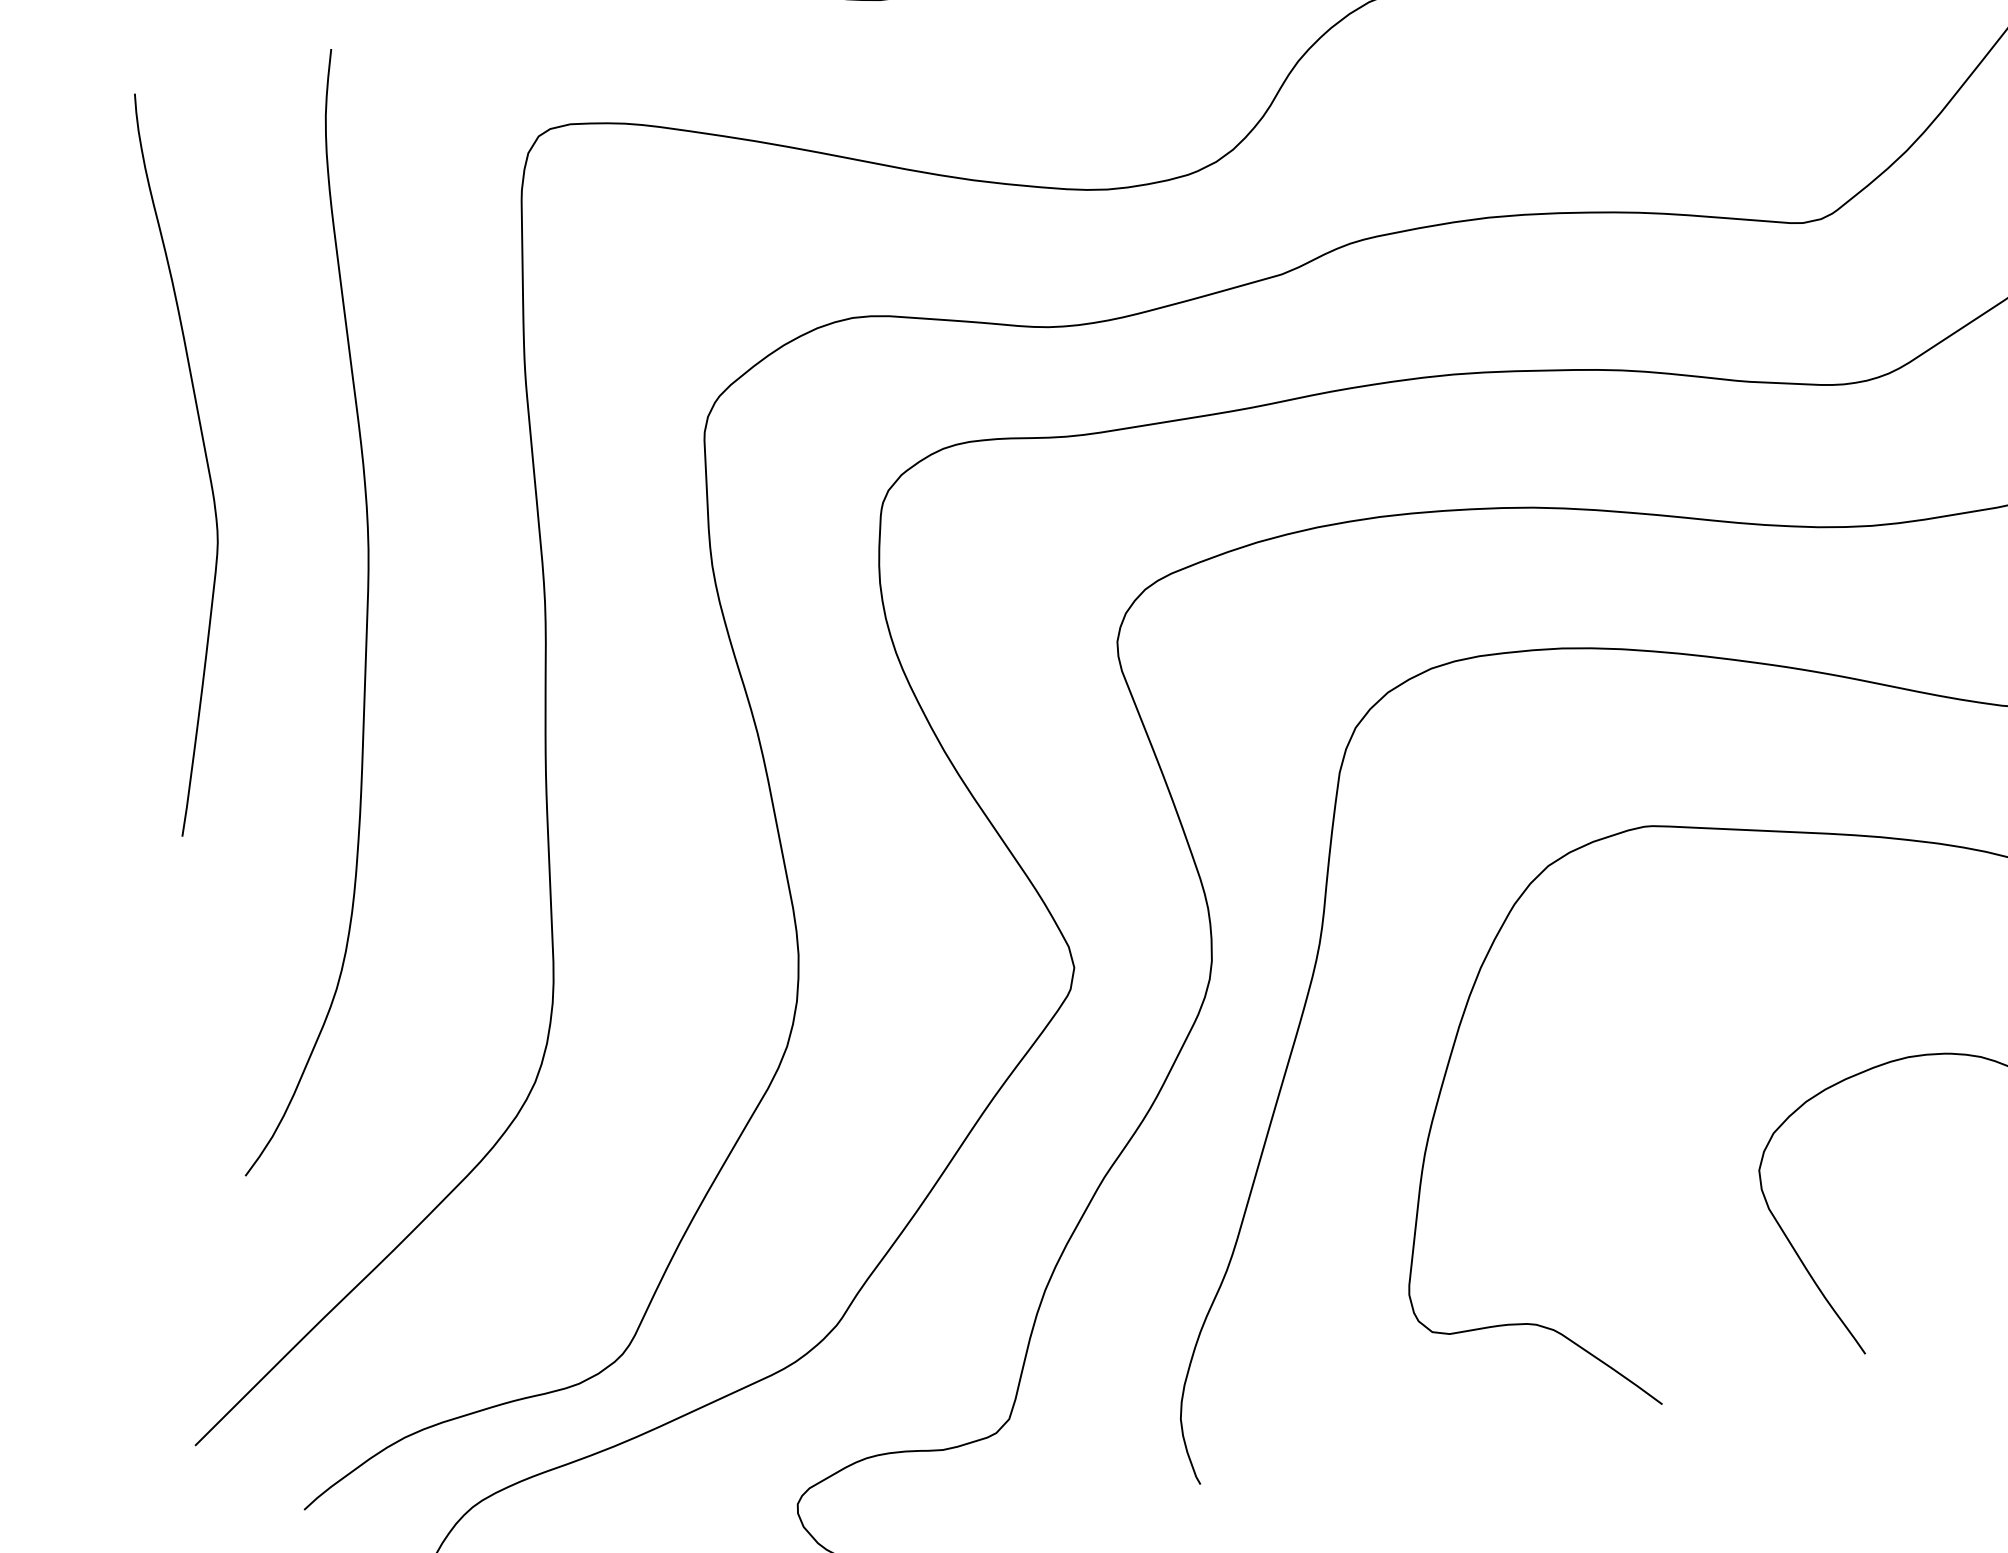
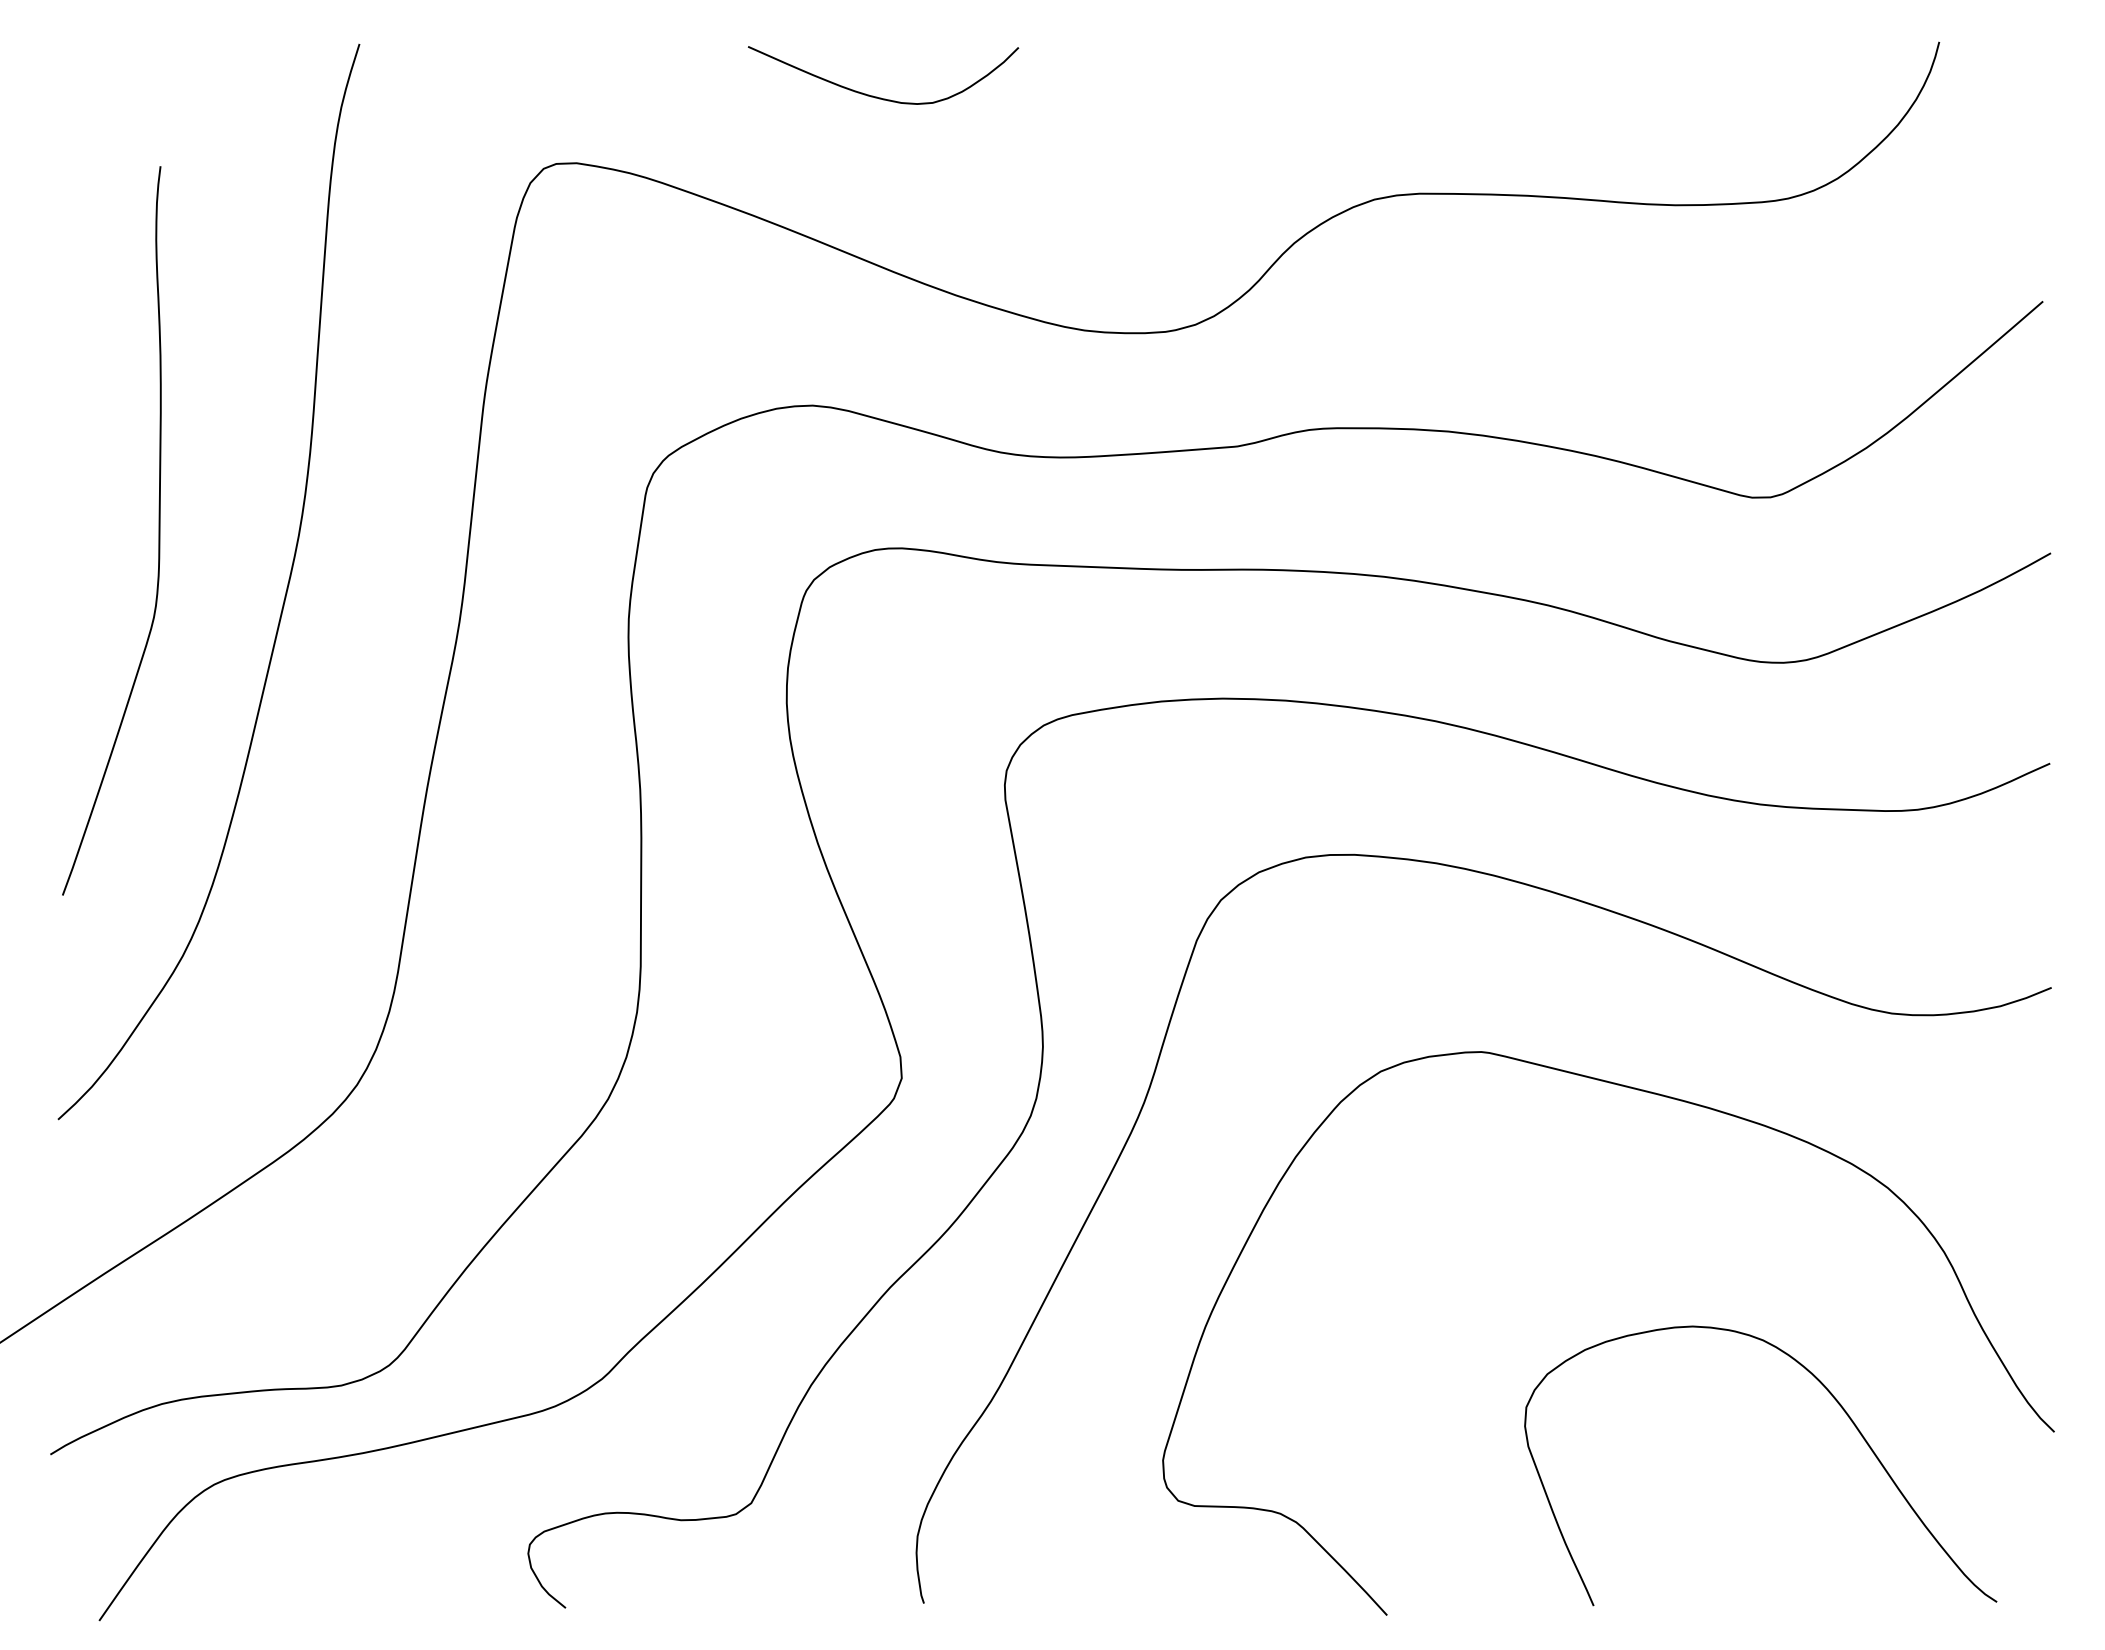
curve: (205, 455) -> (158, 530), moved

